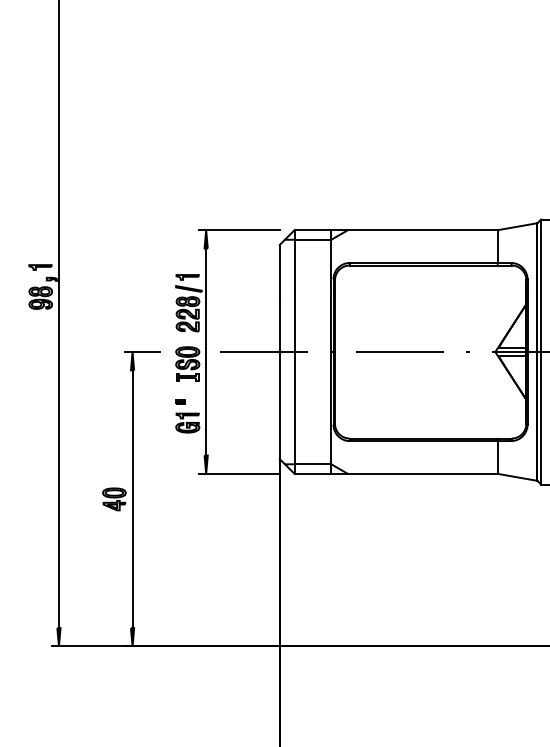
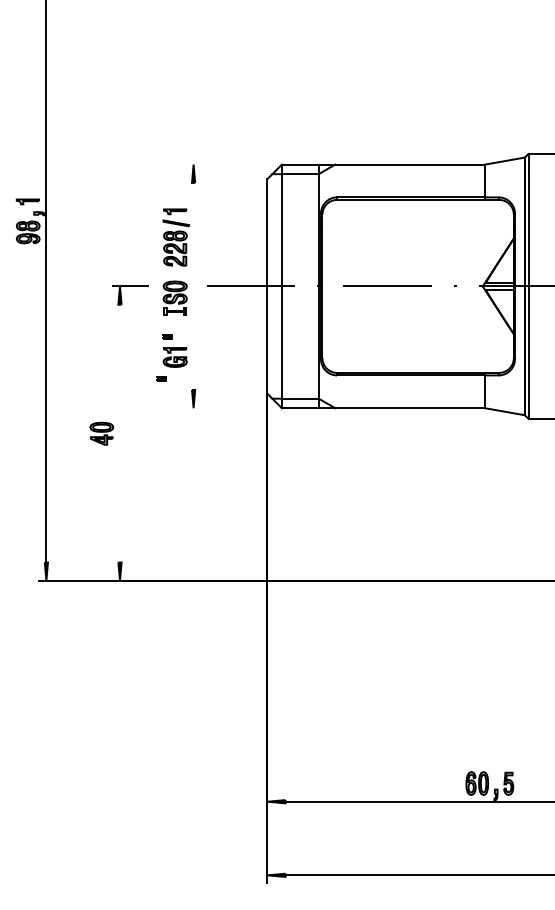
line: (239, 230) -> (226, 164), removed
line: (206, 351) -> (193, 285), removed
part: (174, 444) -> (161, 378), added
line: (239, 474) -> (226, 408), removed
line: (132, 499) -> (119, 433), removed

